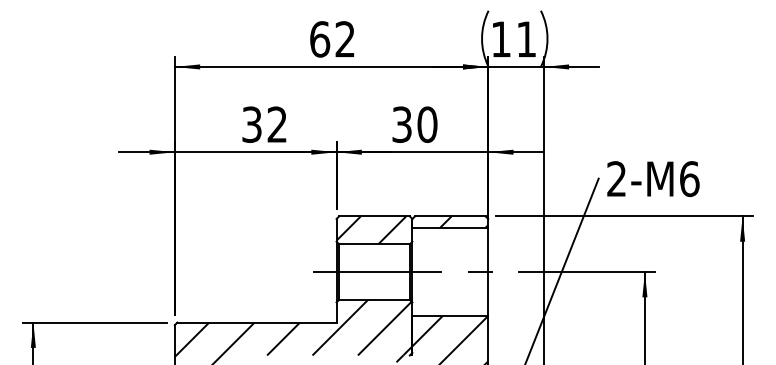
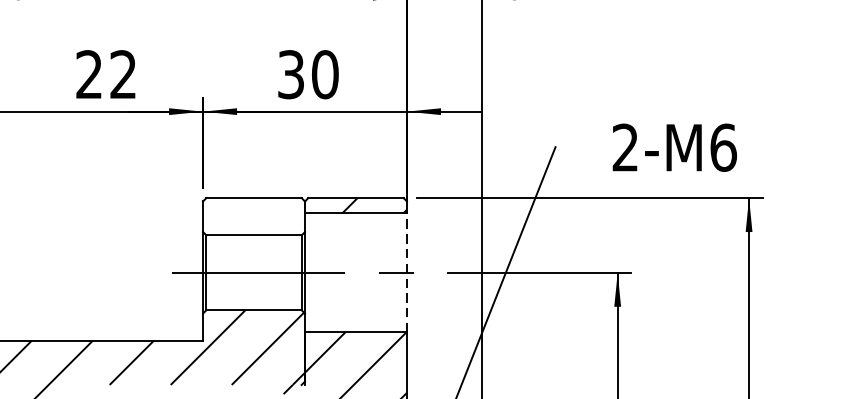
text: (251, 124) -> (88, 74), 32 -> 22
text: (653, 178) -> (674, 146), moved
hatch: (371, 230) -> (250, 216), removed
line: (488, 271) -> (407, 272), solid -> dashed

